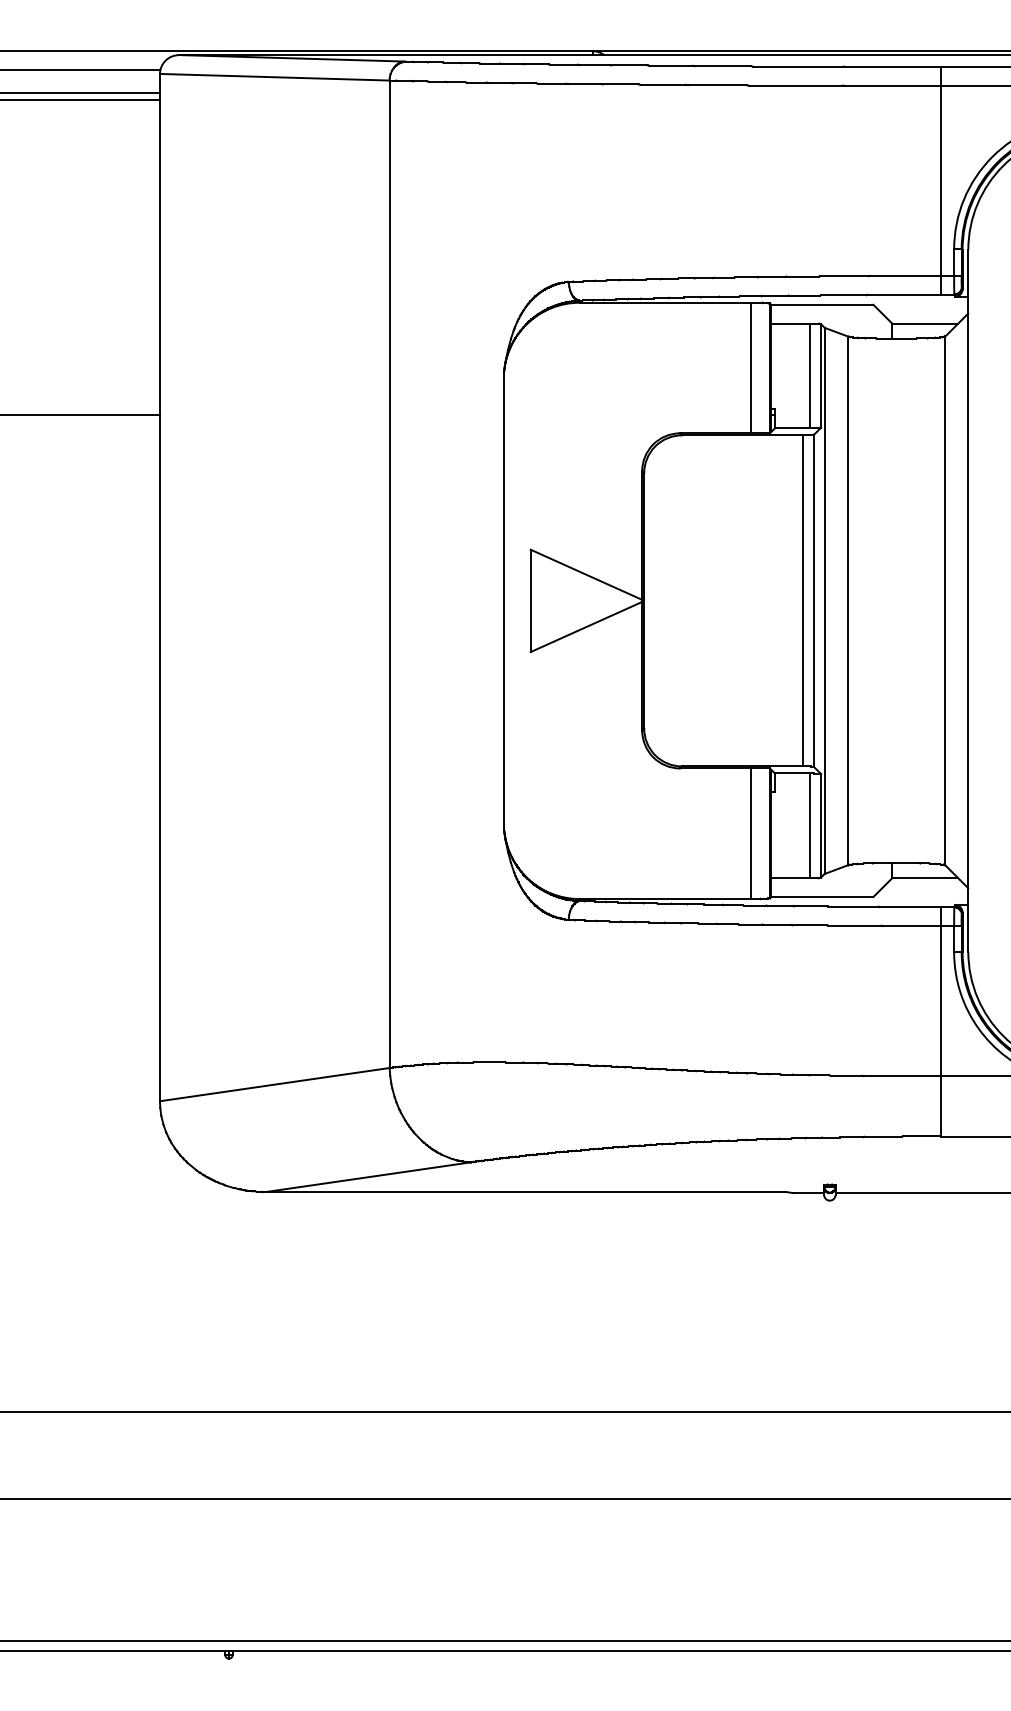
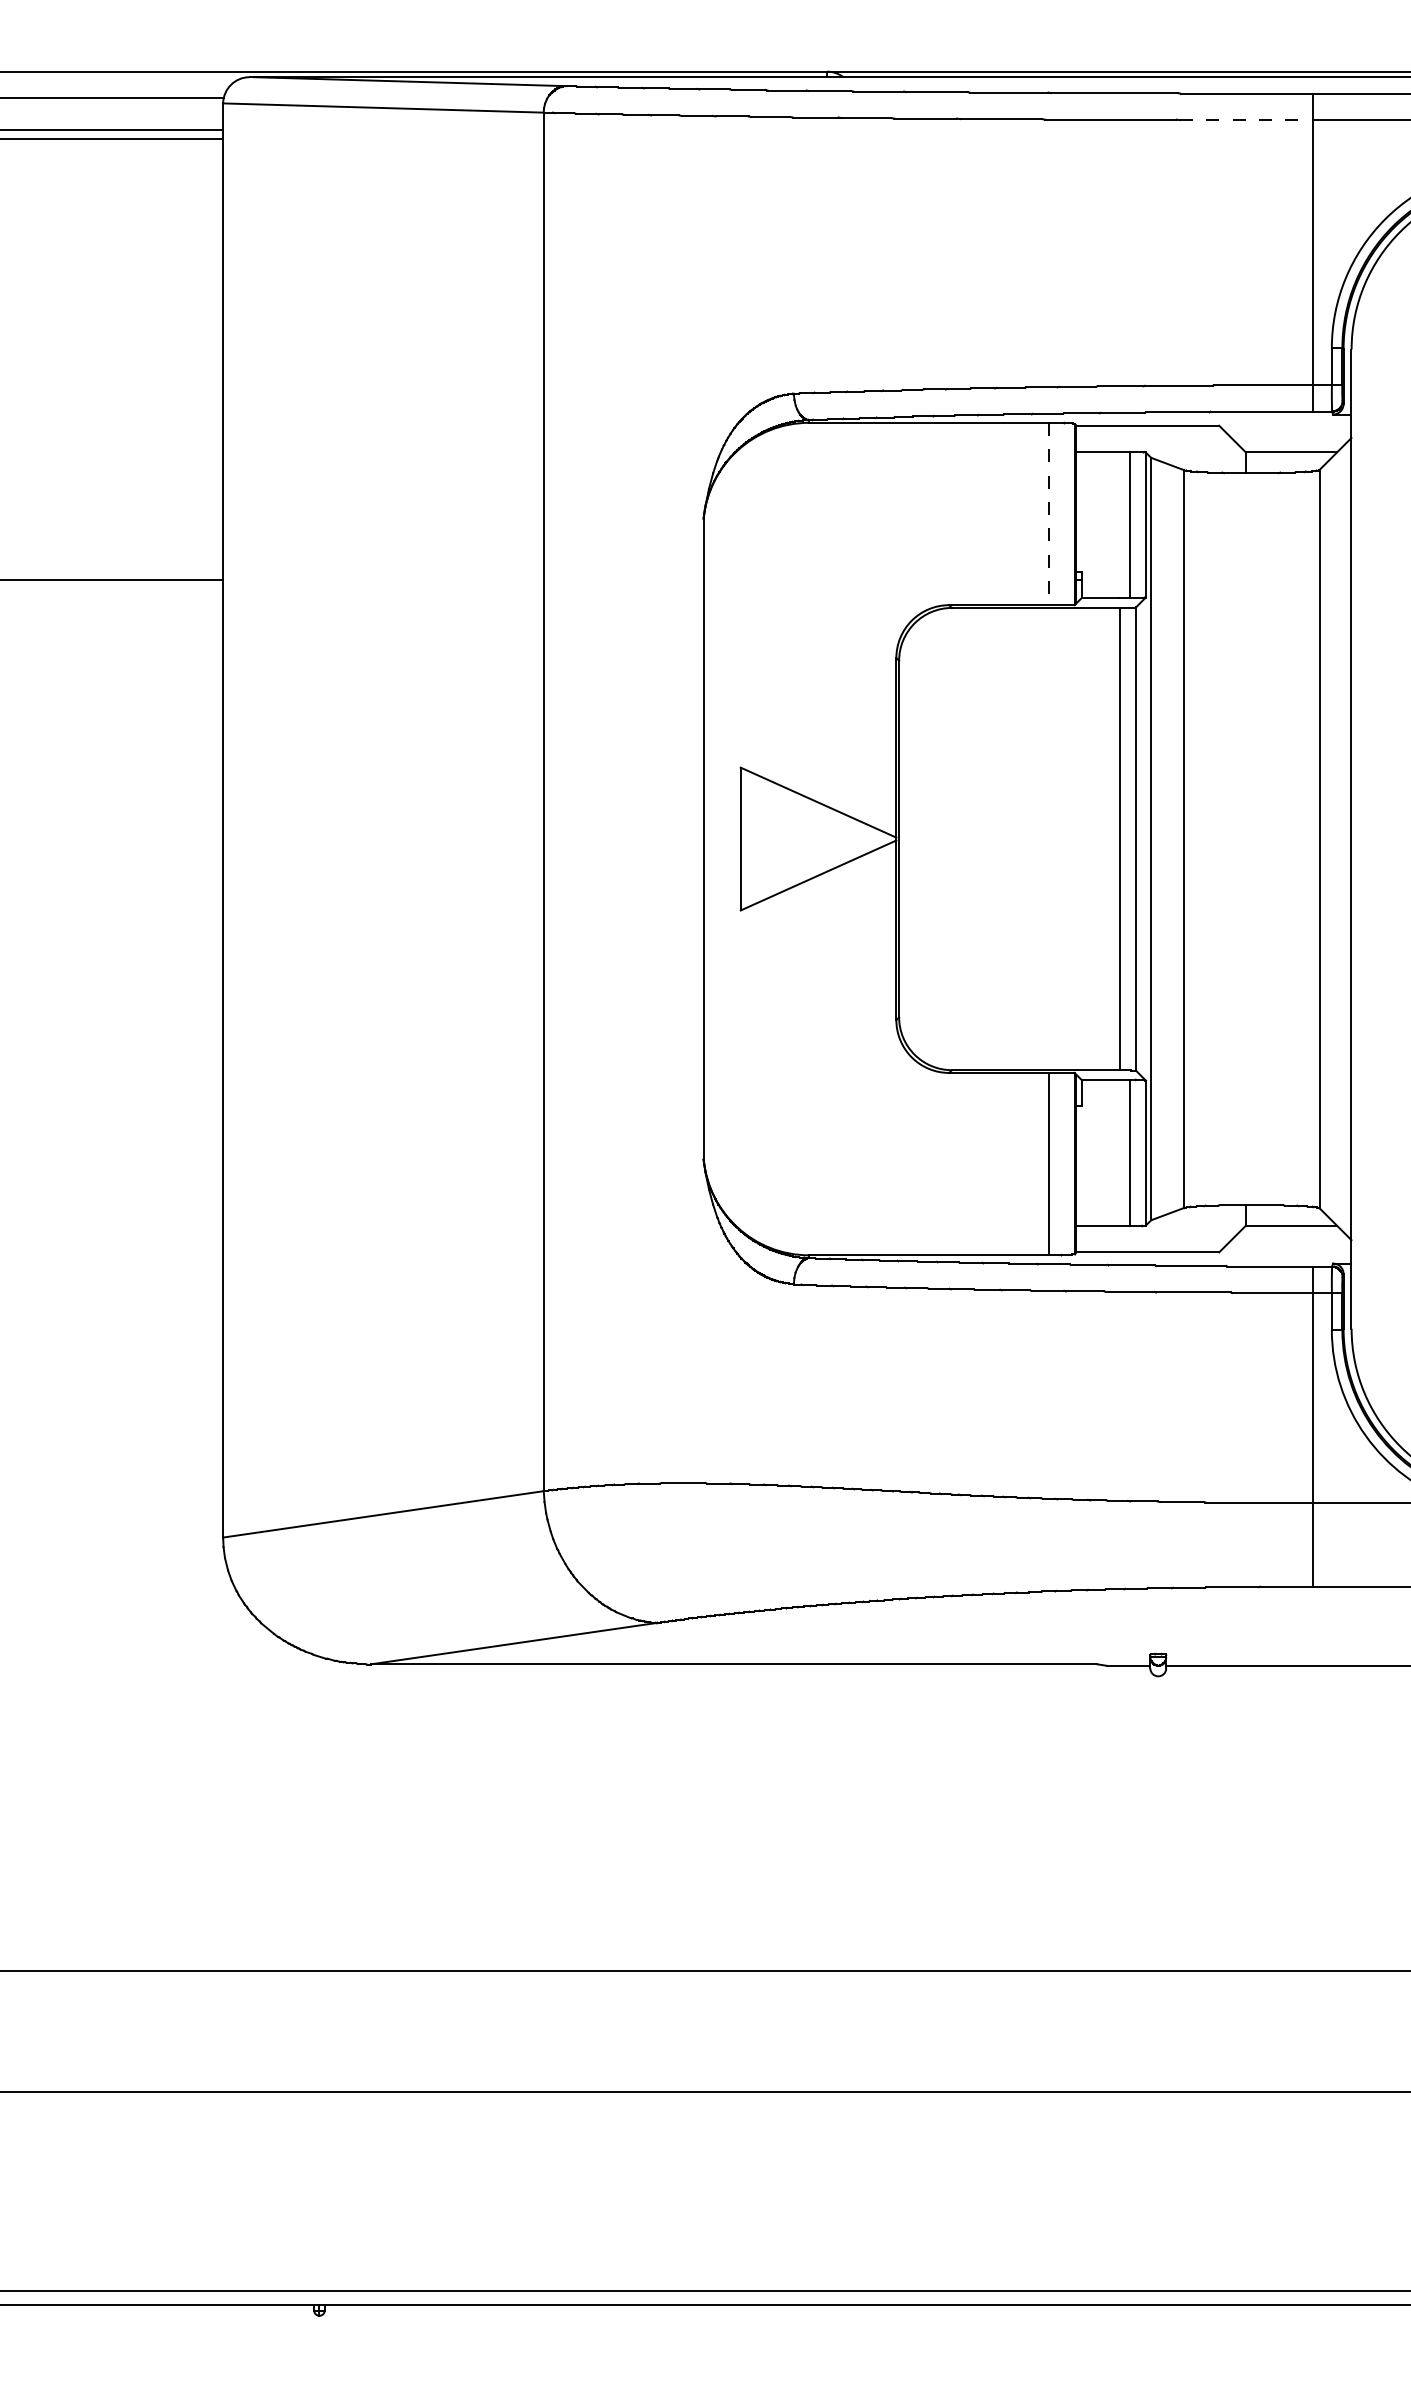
line: (893, 86) -> (1246, 120), solid -> dashed
line: (751, 368) -> (1048, 514), solid -> dashed

